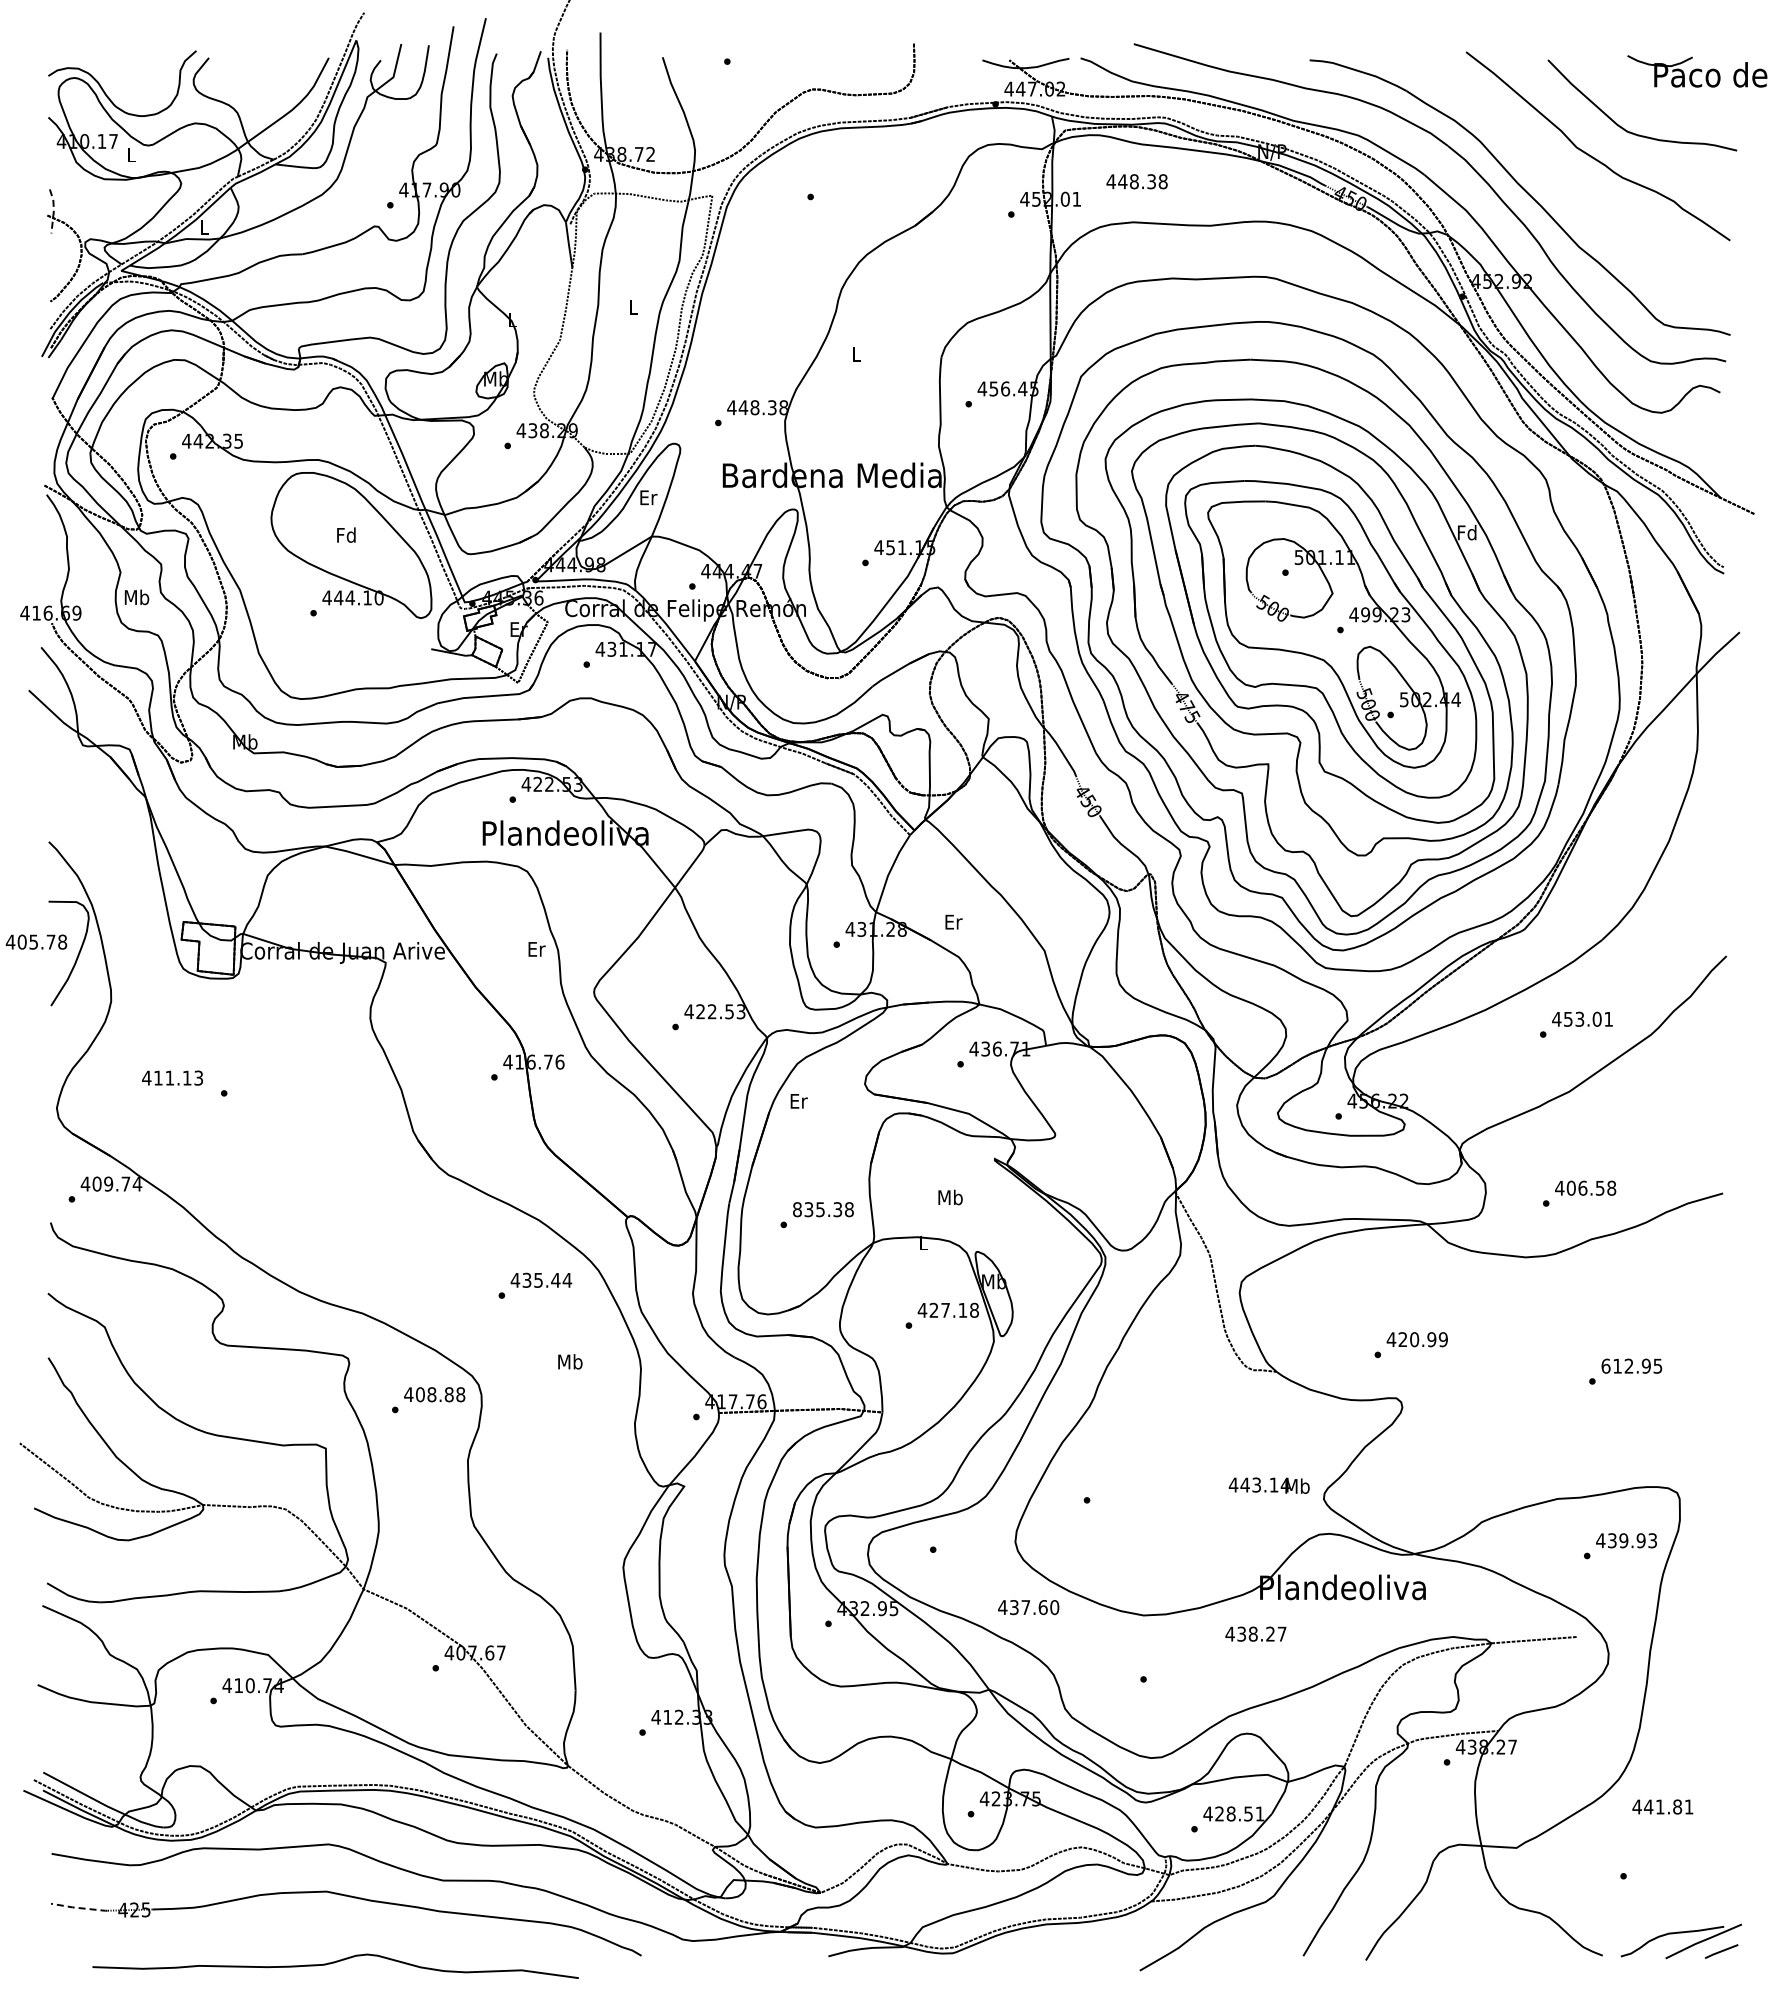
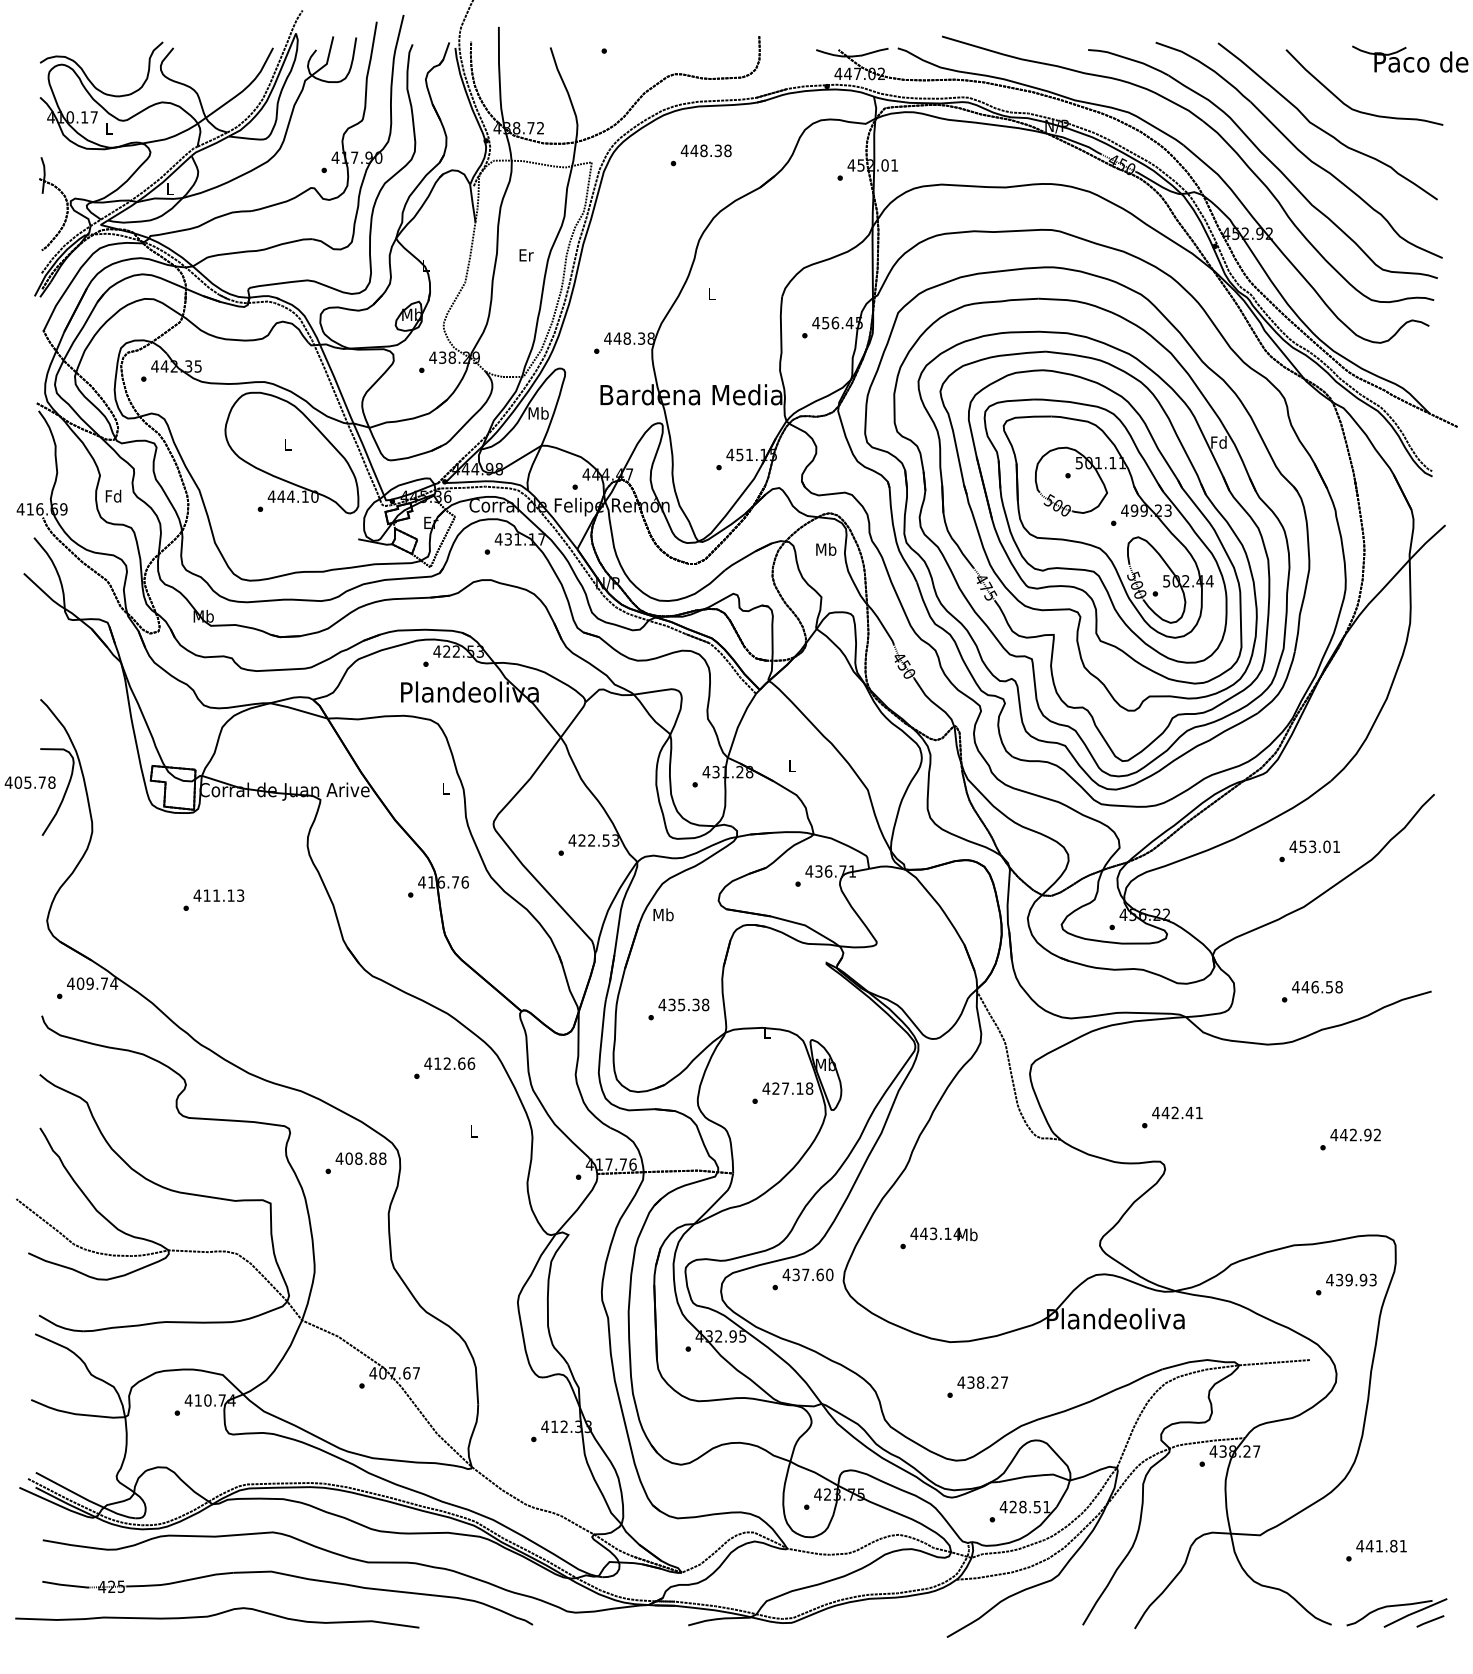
part: (1563, 180) -> (1299, 149), added
text: (1136, 181) -> (705, 150), moved
line: (53, 210) -> (44, 174), dashed -> solid
text: (633, 307) -> (526, 255), L -> Er
text: (648, 497) -> (538, 413), Er -> Mb
text: (346, 534) -> (287, 443), Fd -> L
text: (136, 597) -> (113, 496), Mb -> Fd
text: (953, 921) -> (792, 765), Er -> L
text: (536, 949) -> (445, 788), Er -> L
text: (172, 1077) -> (218, 895), moved
text: (798, 1100) -> (663, 914), Er -> Mb
text: (1571, 1187) -> (1305, 986), 406.58 -> 446.58
text: (950, 1197) -> (826, 549), moved
text: (797, 1209) -> (662, 1004), 835.38 -> 435.38
text: (547, 1279) -> (454, 1063), 435.44 -> 412.66
text: (1422, 1339) -> (1181, 1112), 420.99 -> 442.41
text: (570, 1361) -> (473, 1131), Mb -> L
text: (1631, 1365) -> (1355, 1134), 612.95 -> 442.92
text: (1268, 1485) -> (943, 1234), moved
text: (1028, 1607) -> (807, 1274), moved
text: (1255, 1633) -> (982, 1382), moved
text: (1662, 1806) -> (1381, 1545), moved
line: (78, 1908) -> (65, 1585), dashed -> solid
curve: (334, 1963) -> (216, 1615), moved

